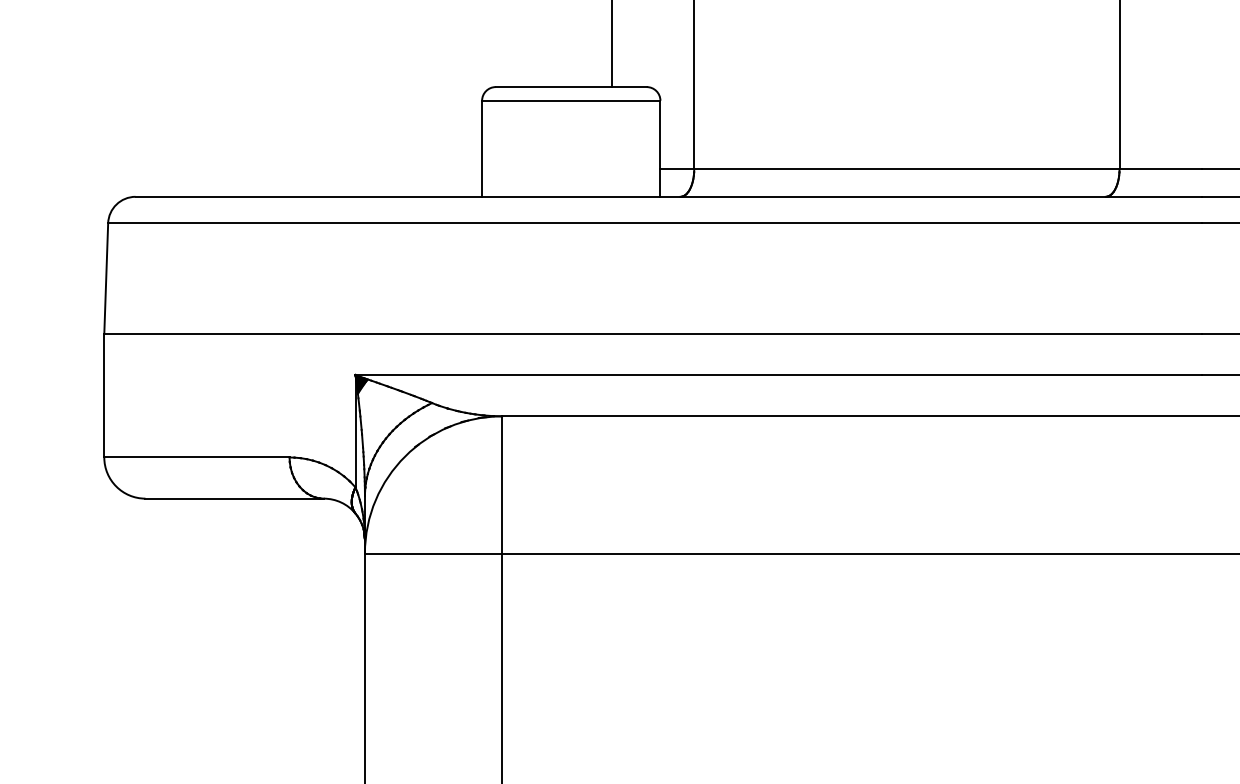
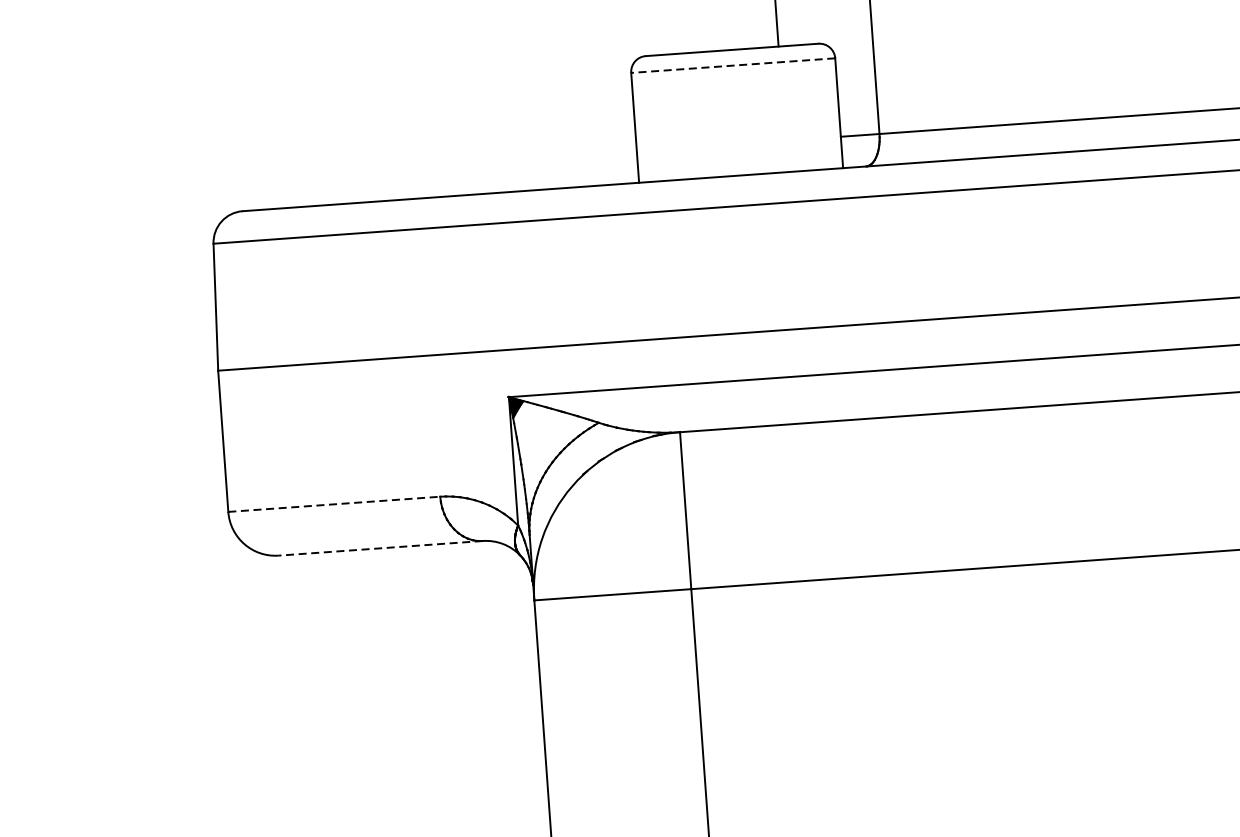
line: (570, 100) -> (732, 65), solid -> dashed
line: (196, 457) -> (333, 504), solid -> dashed
line: (234, 498) -> (380, 548), solid -> dashed

